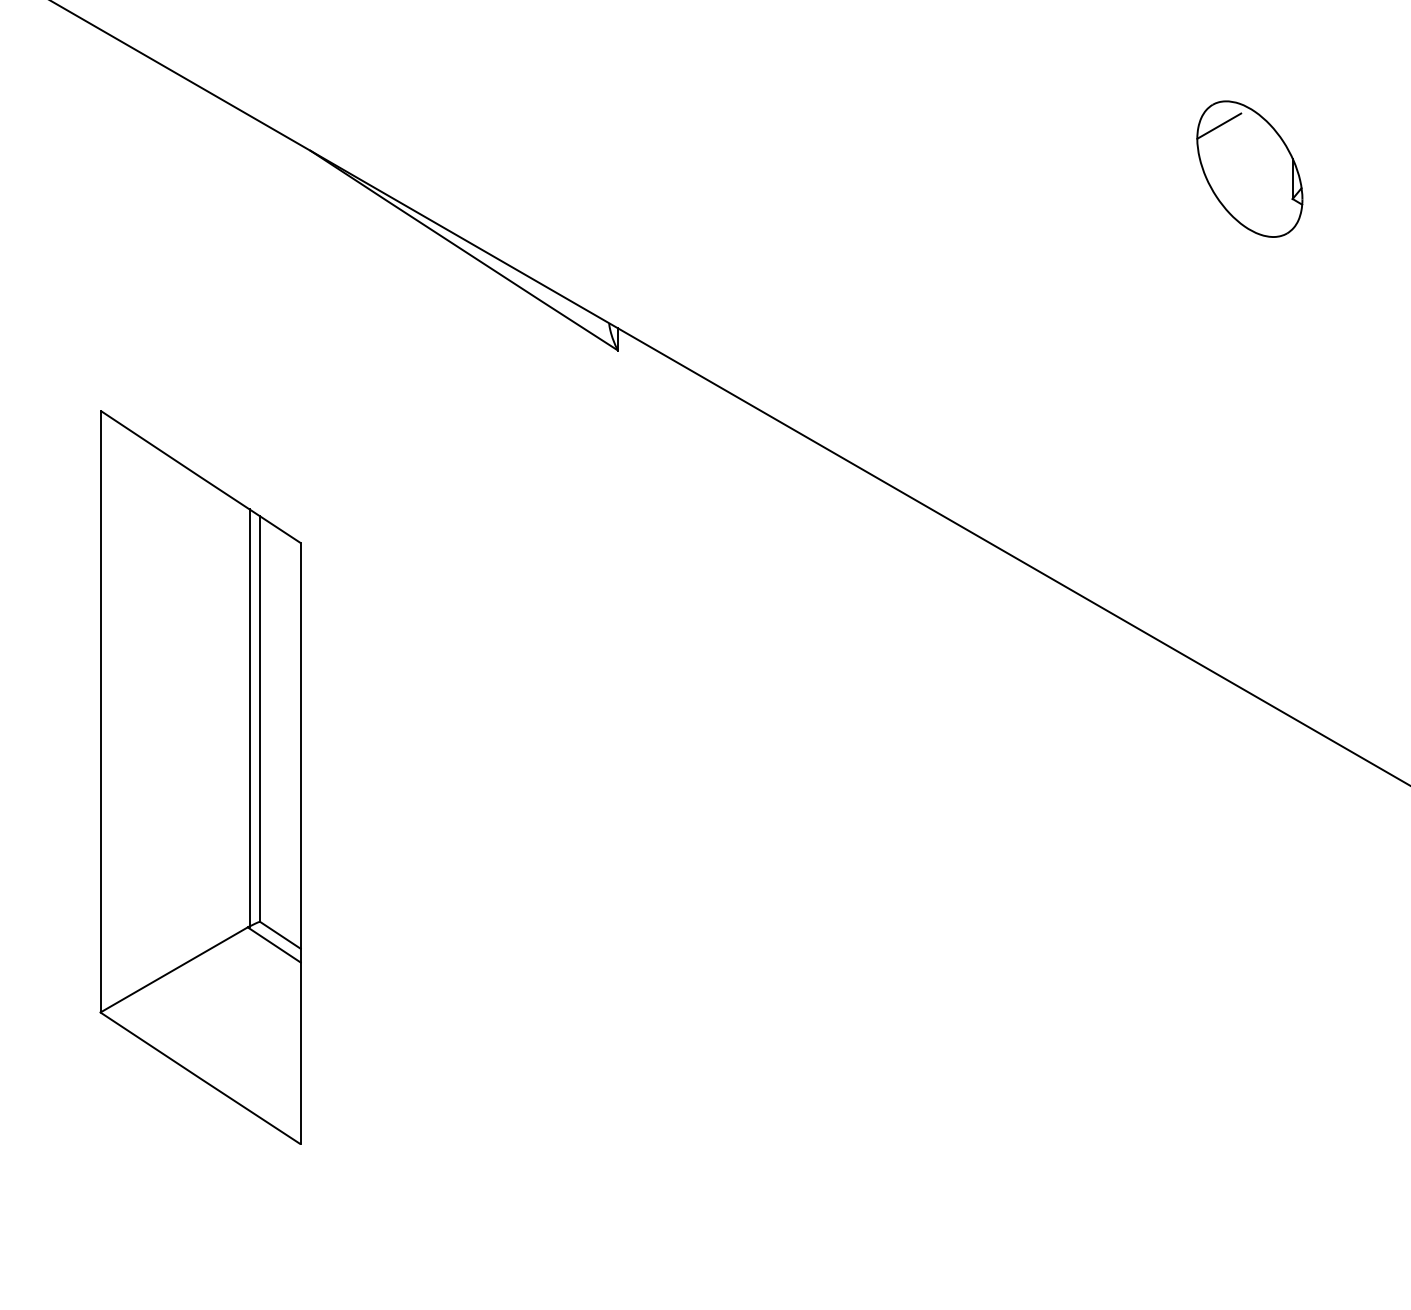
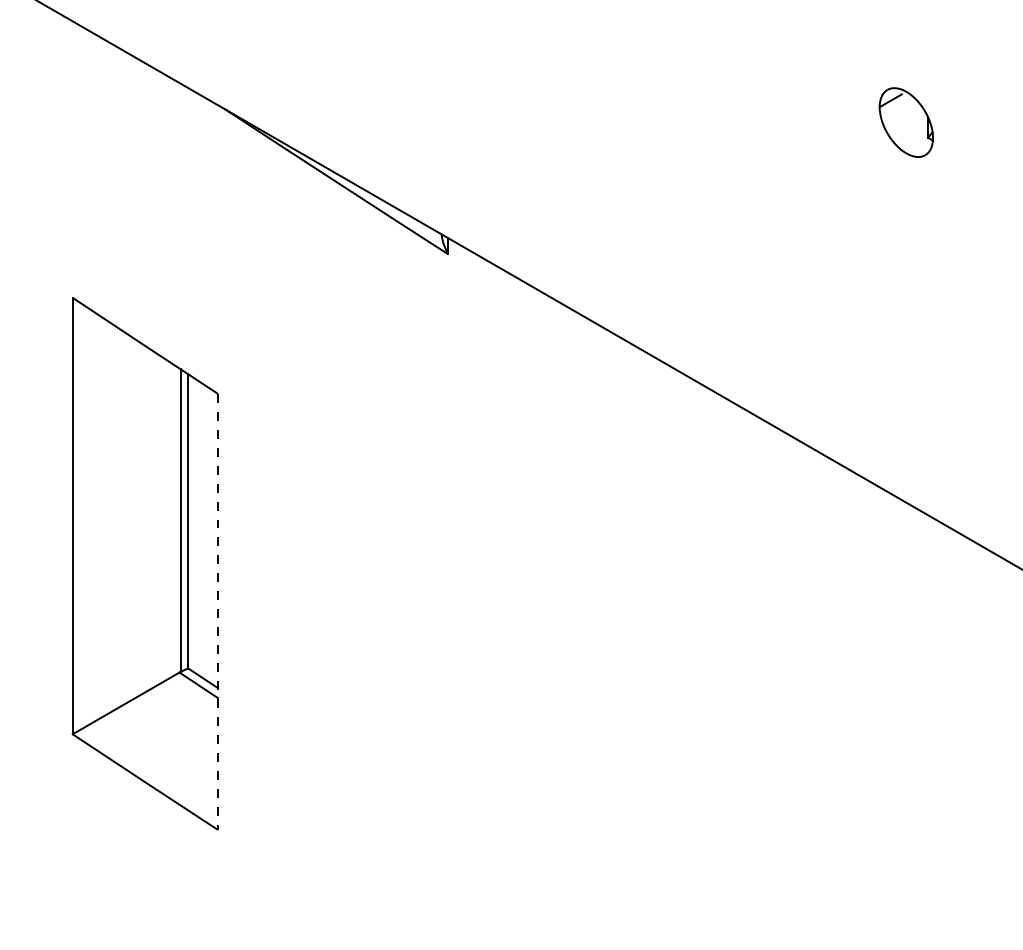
part: (1249, 168) -> (906, 122), size x0.7
line: (300, 843) -> (217, 611), solid -> dashed

